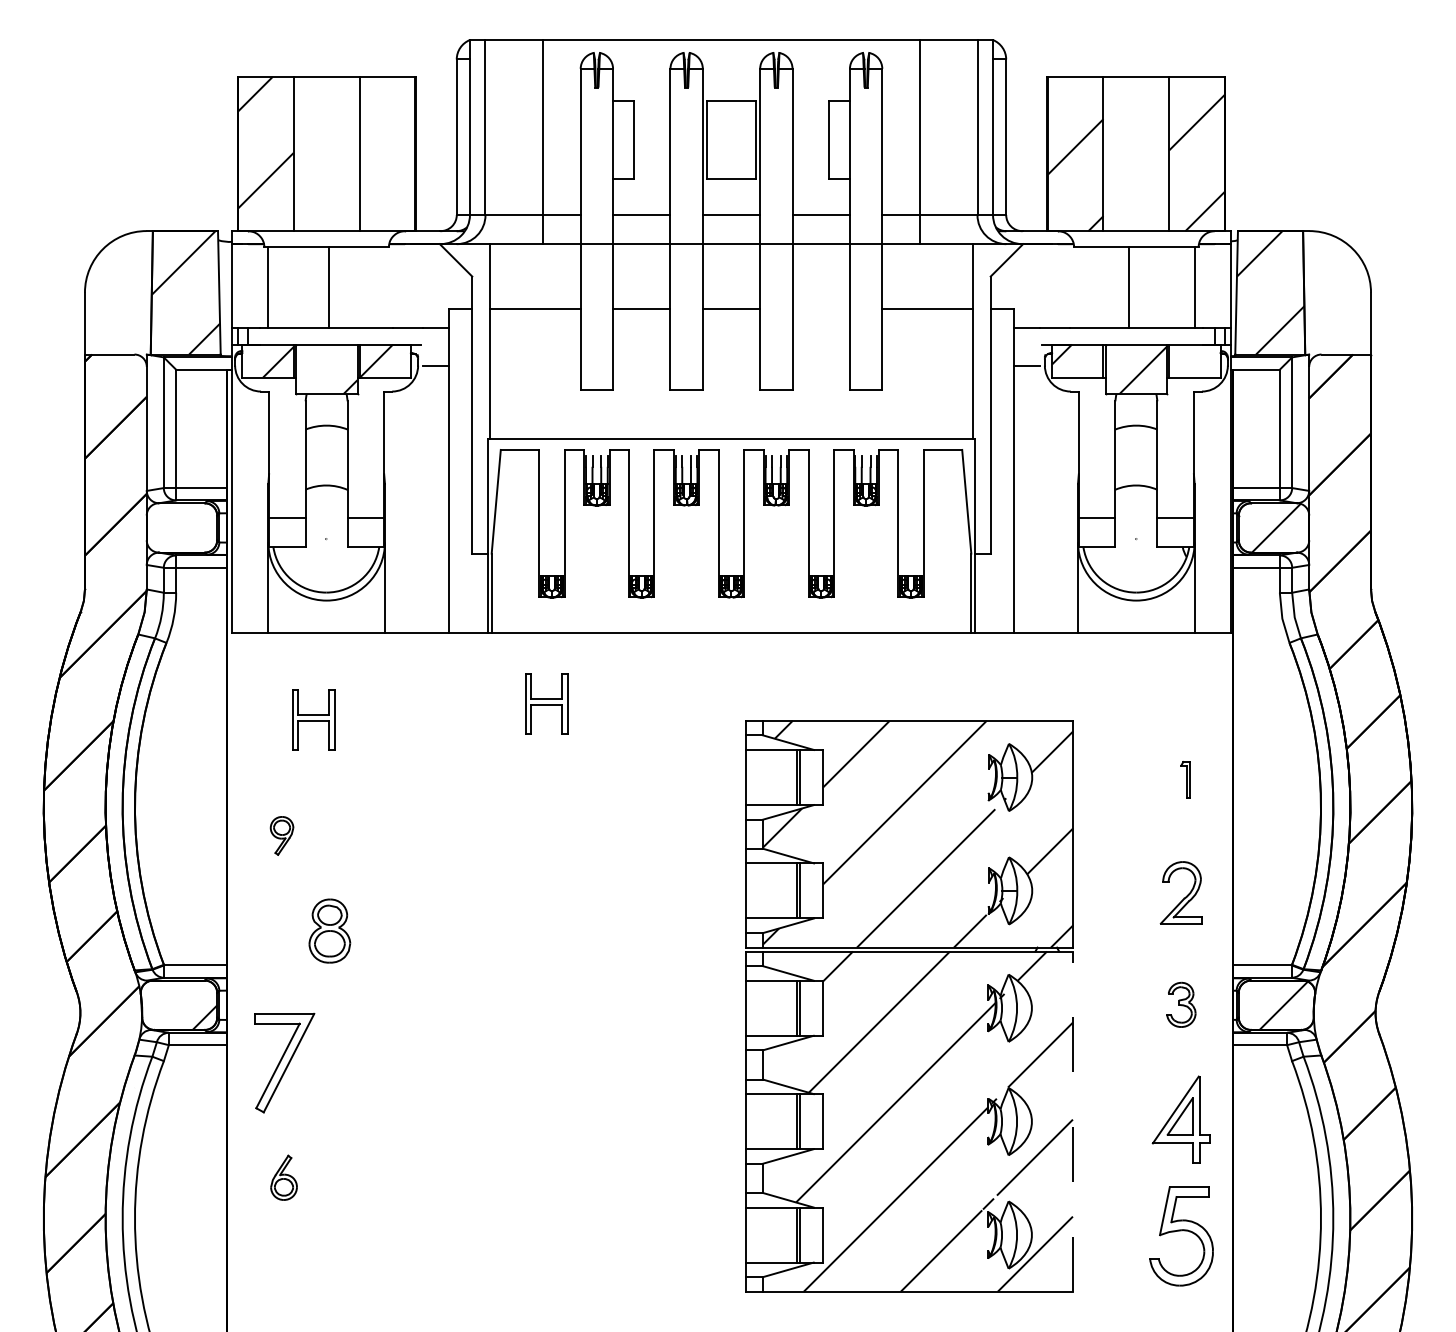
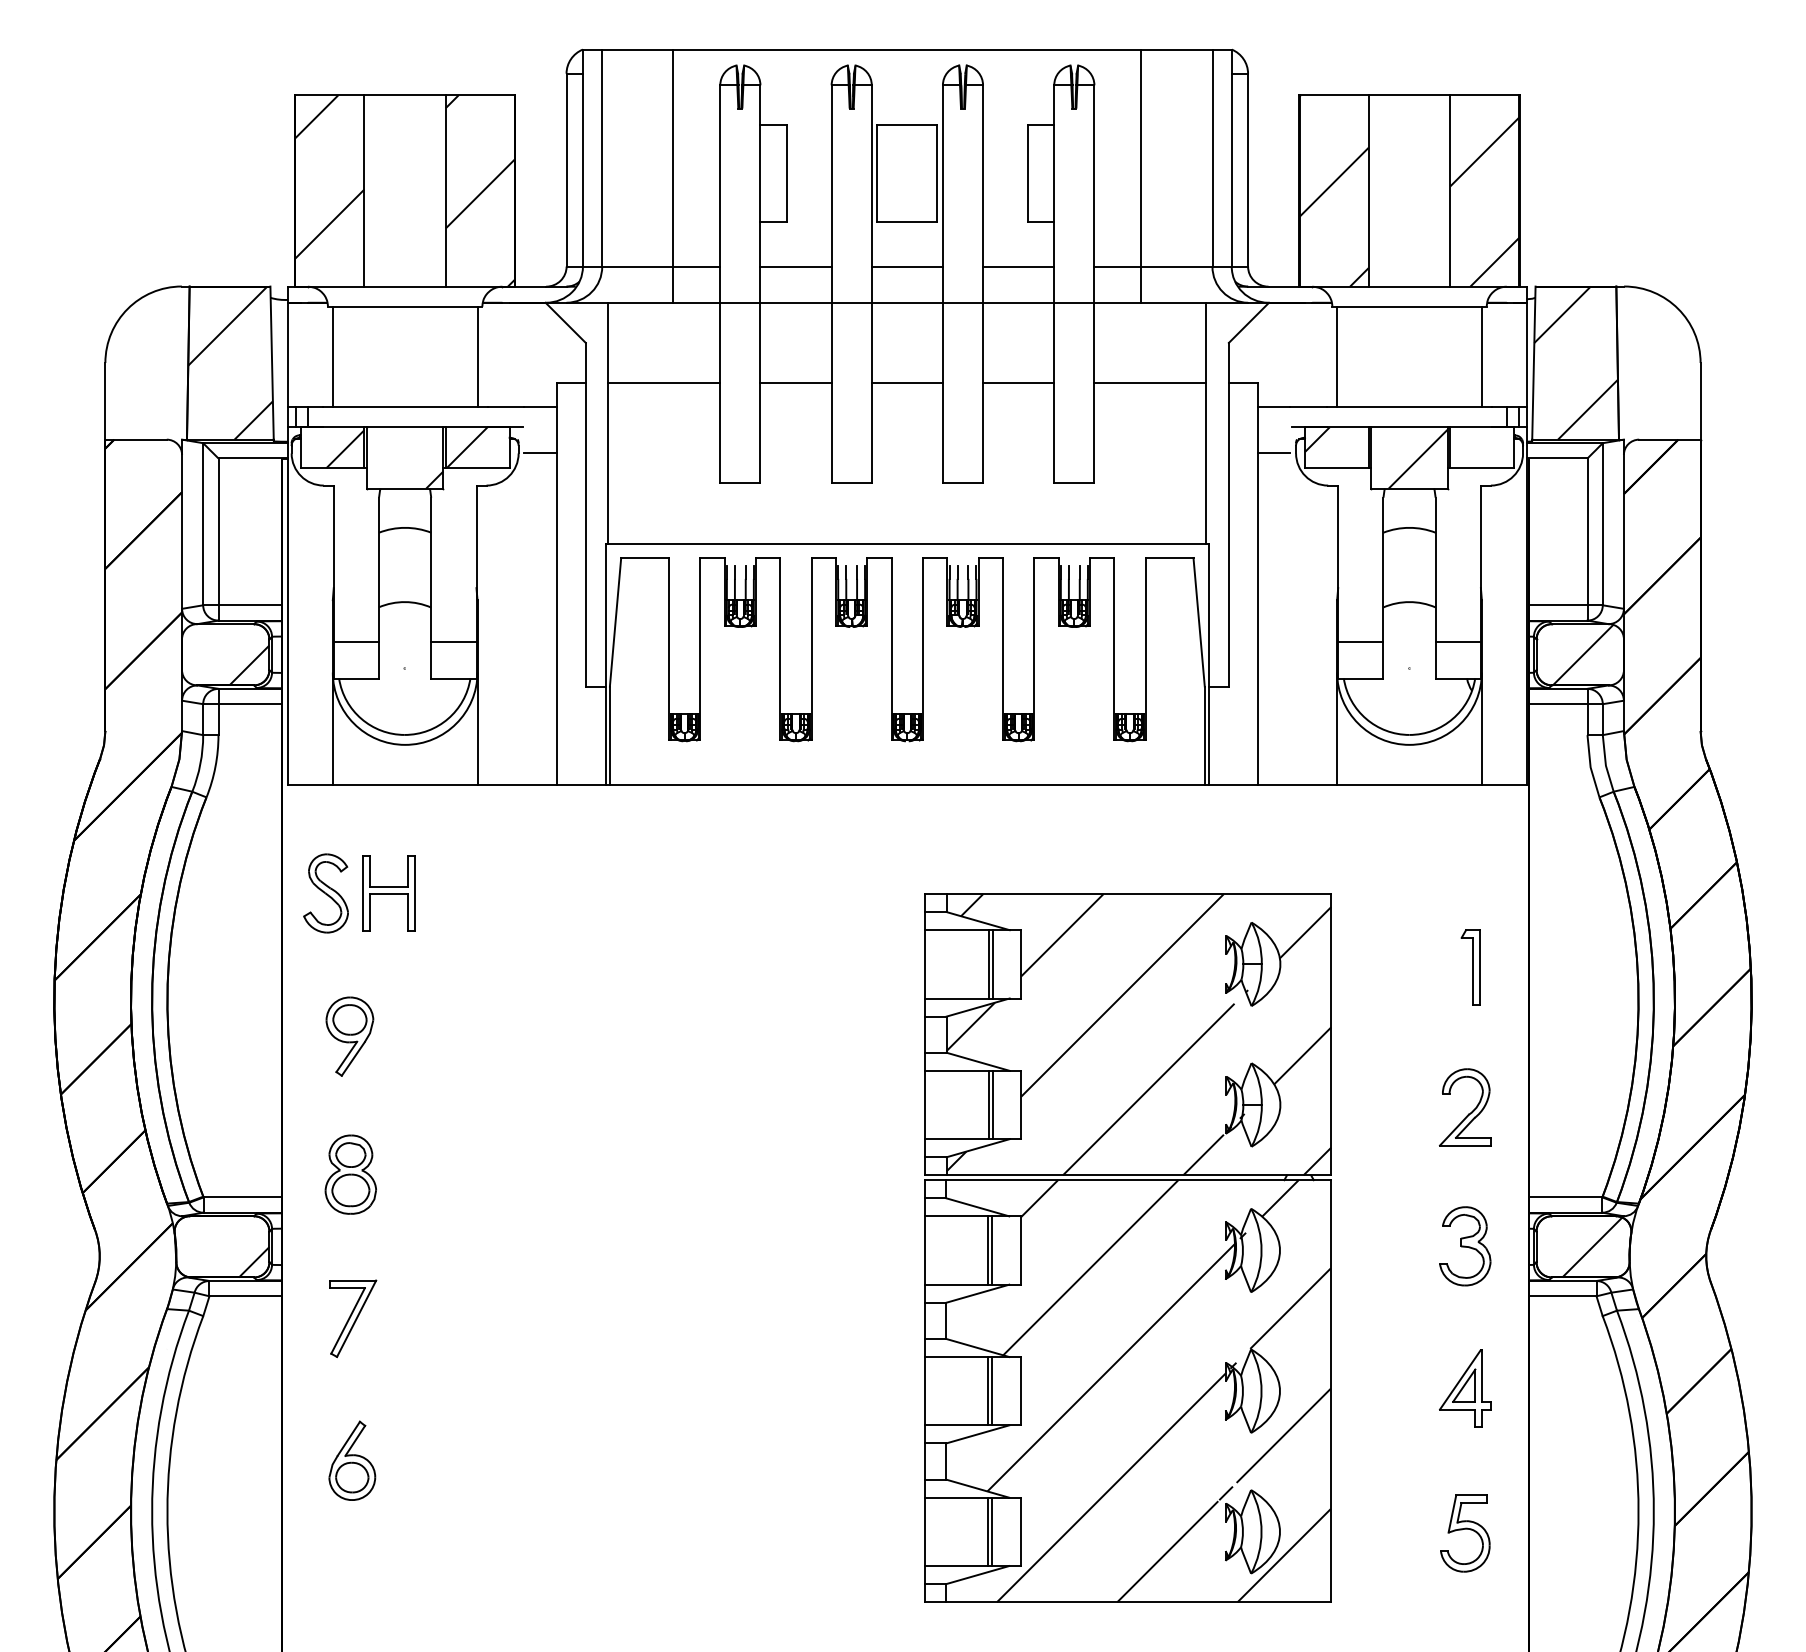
hatch: (387, 153) -> (480, 190), added
line: (328, 287) -> (476, 356), moved
line: (1129, 287) -> (1337, 356), moved
line: (820, 308) -> (1017, 382), added
hatch: (201, 536) -> (249, 665), added
part: (546, 703) -> (677, 872), removed
part: (262, 720) -> (325, 893), added
part: (1185, 779) -> (1470, 966), size x1.67
part: (281, 835) -> (349, 1036), size x1.67
part: (329, 930) -> (350, 1173), moved
part: (1181, 1004) -> (1465, 1245), size x1.43
part: (284, 1063) -> (352, 1319), size x0.62
part: (1180, 1118) -> (1464, 1387), size x0.71
line: (1072, 1121) -> (1330, 1391), dashed -> solid
part: (283, 1177) -> (351, 1460), size x1.43
part: (1180, 1236) -> (1464, 1533), size x0.62

